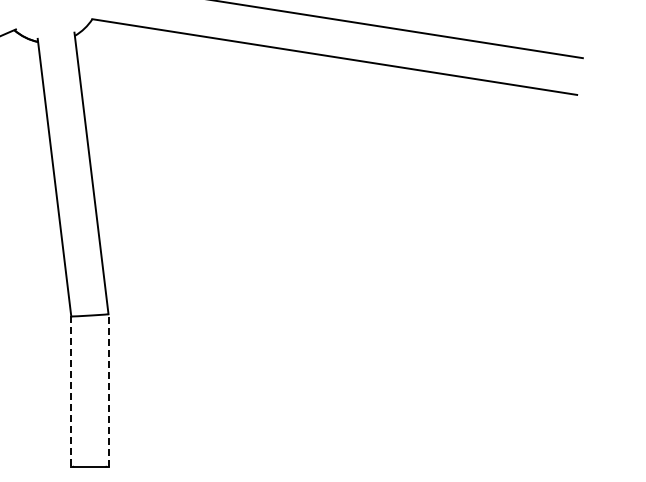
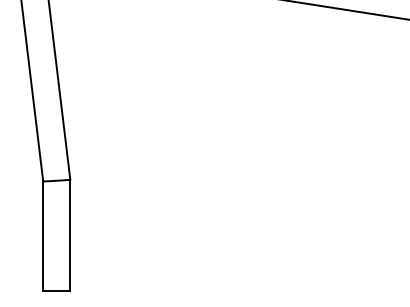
line: (108, 389) -> (70, 234), dashed -> solid
line: (71, 392) -> (43, 236), dashed -> solid

